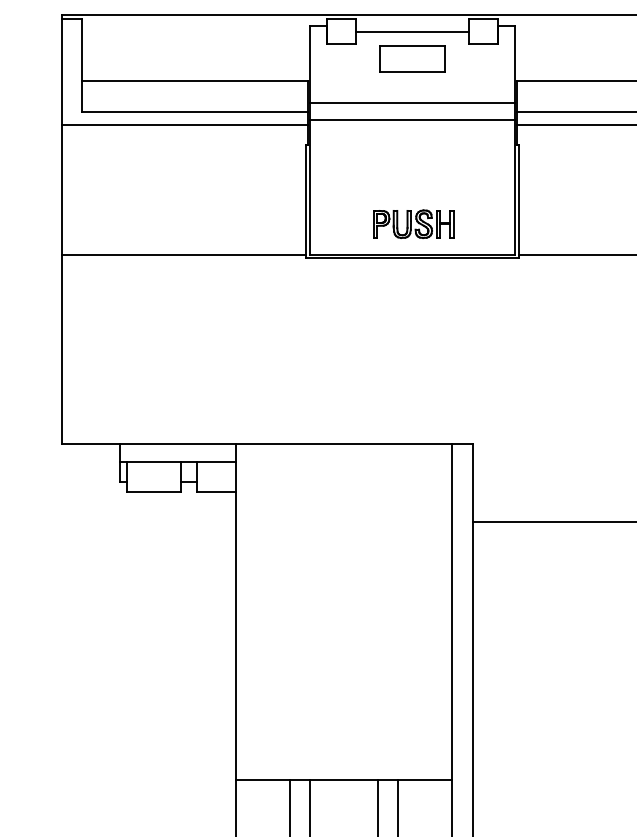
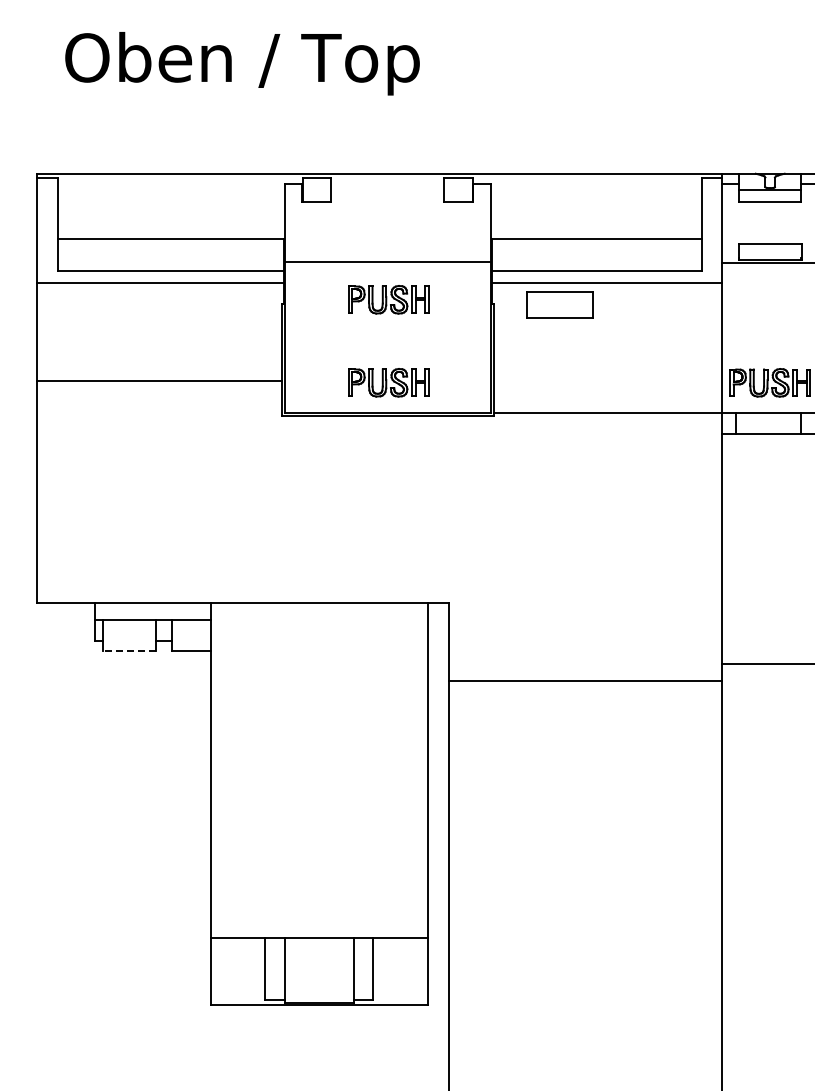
line: (412, 31) -> (387, 190), removed
part: (412, 58) -> (559, 304), moved
line: (412, 119) -> (387, 278), removed
part: (413, 140) -> (388, 299), added
line: (183, 254) -> (158, 381), moved
line: (154, 491) -> (129, 650), solid -> dashed

